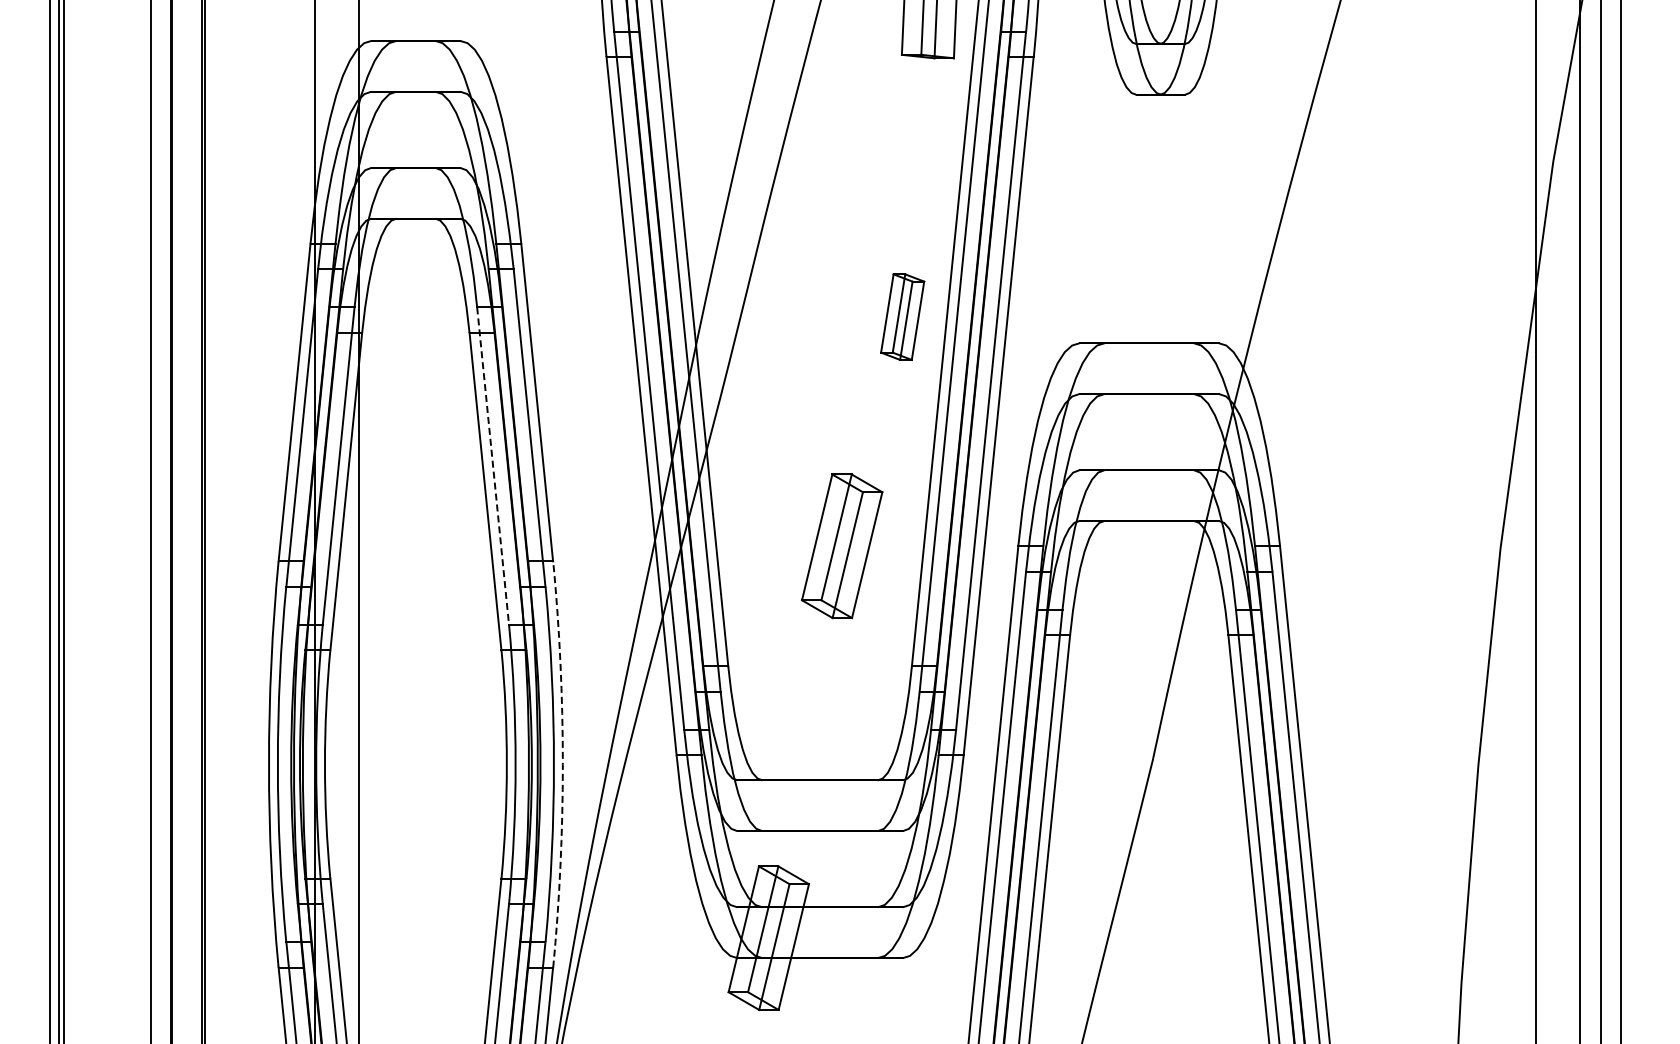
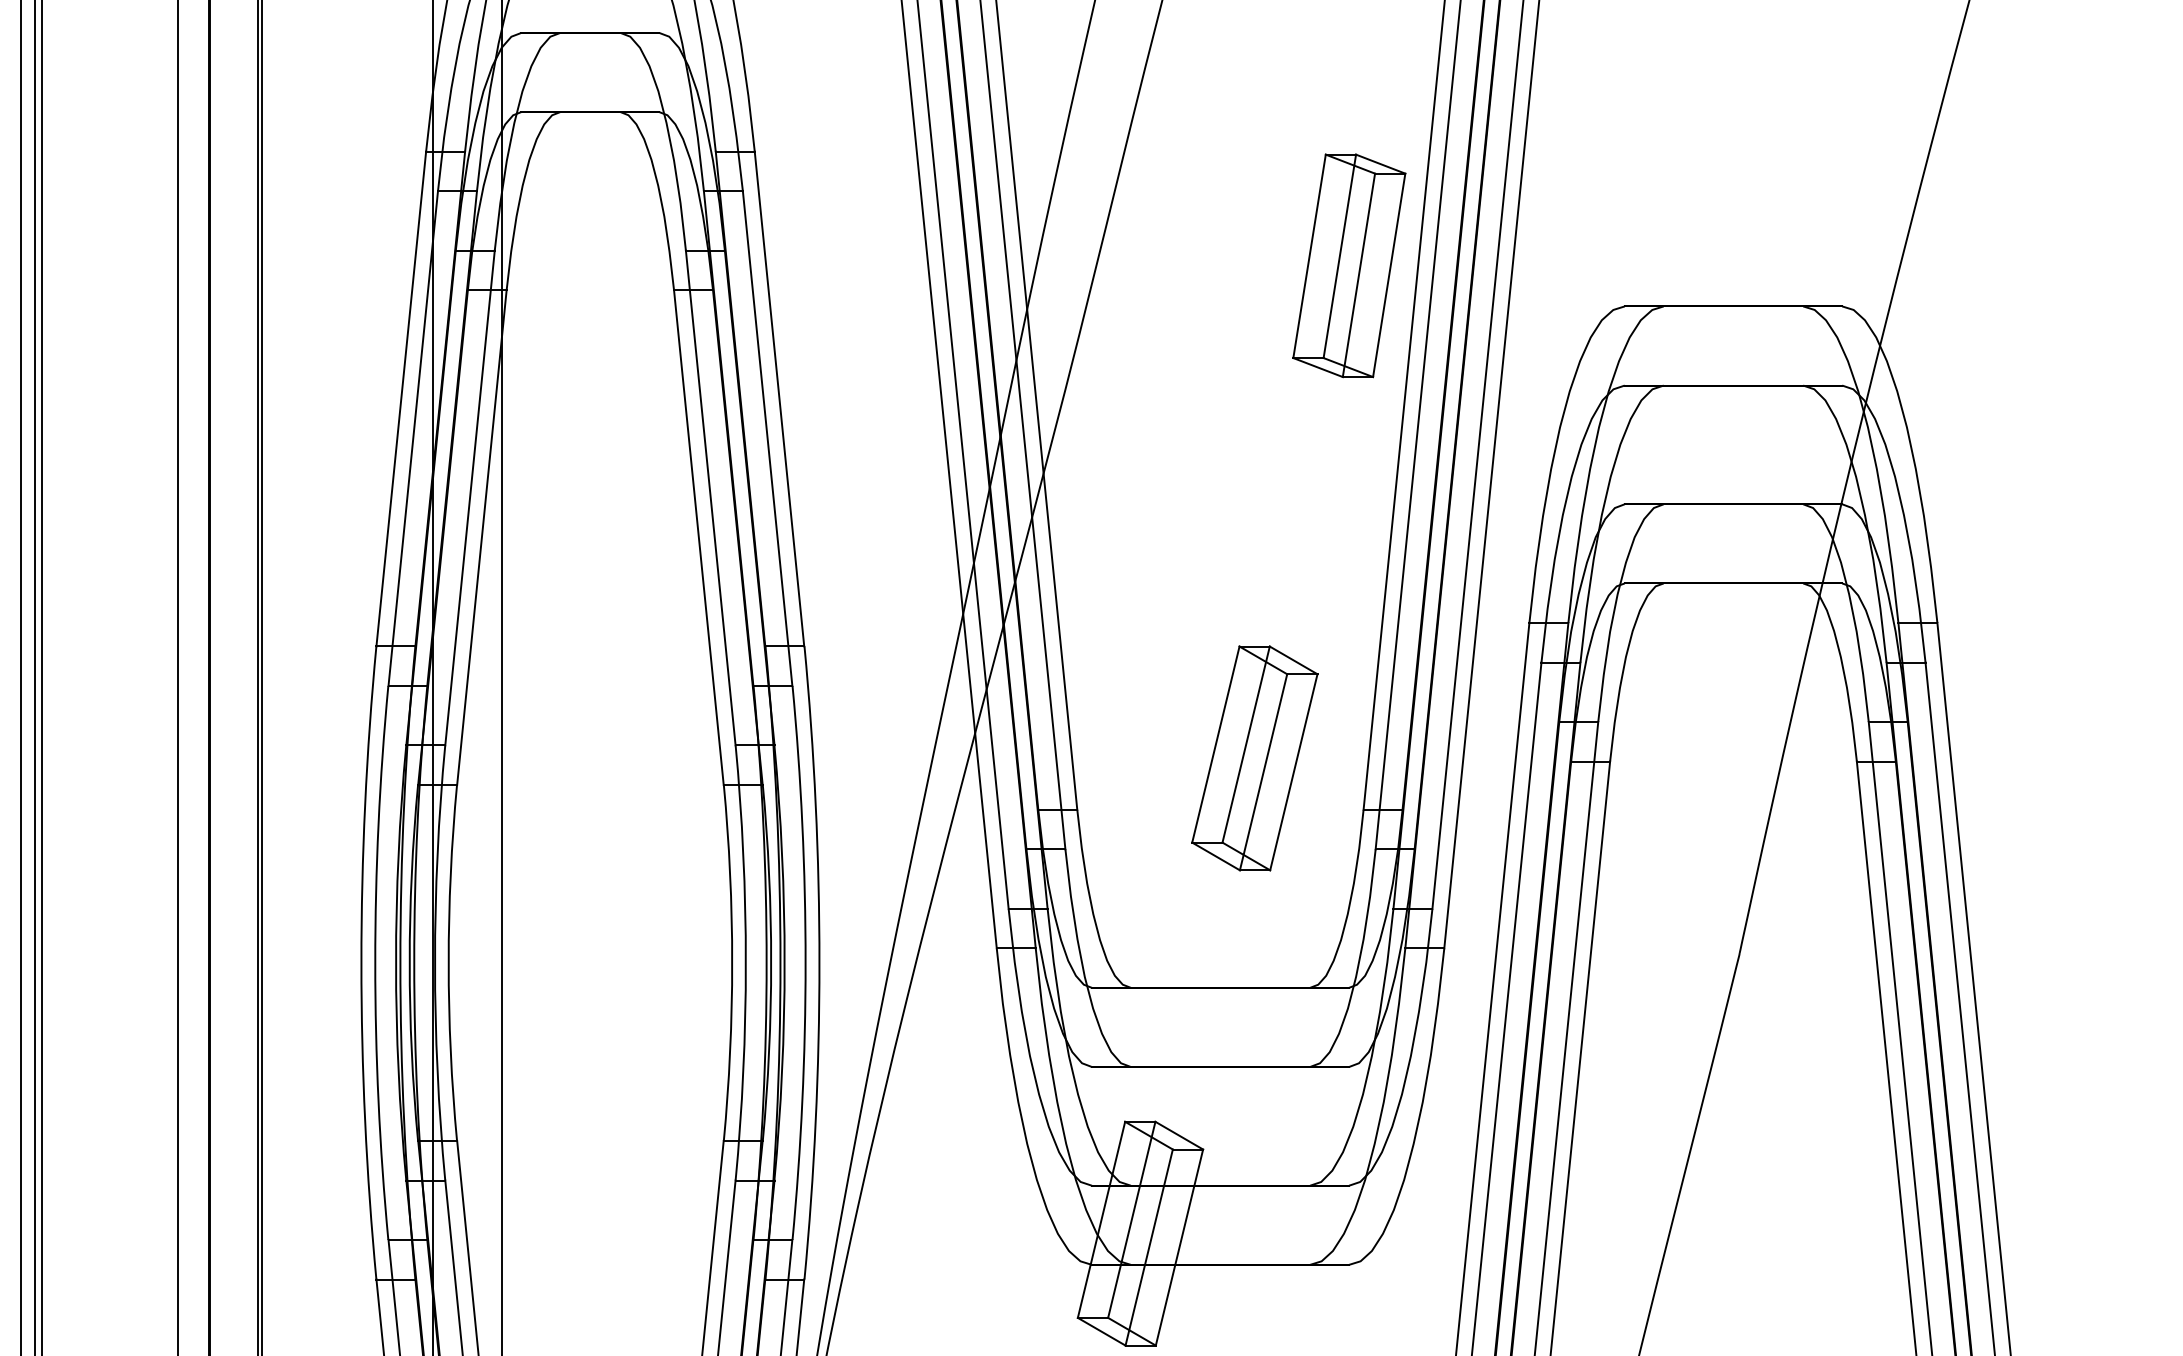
part: (902, 316) -> (1348, 264), size x1.67
line: (493, 466) -> (711, 498), dashed -> solid
part: (841, 546) -> (1253, 758), moved
arc: (562, 764) -> (818, 962), dashed -> solid

